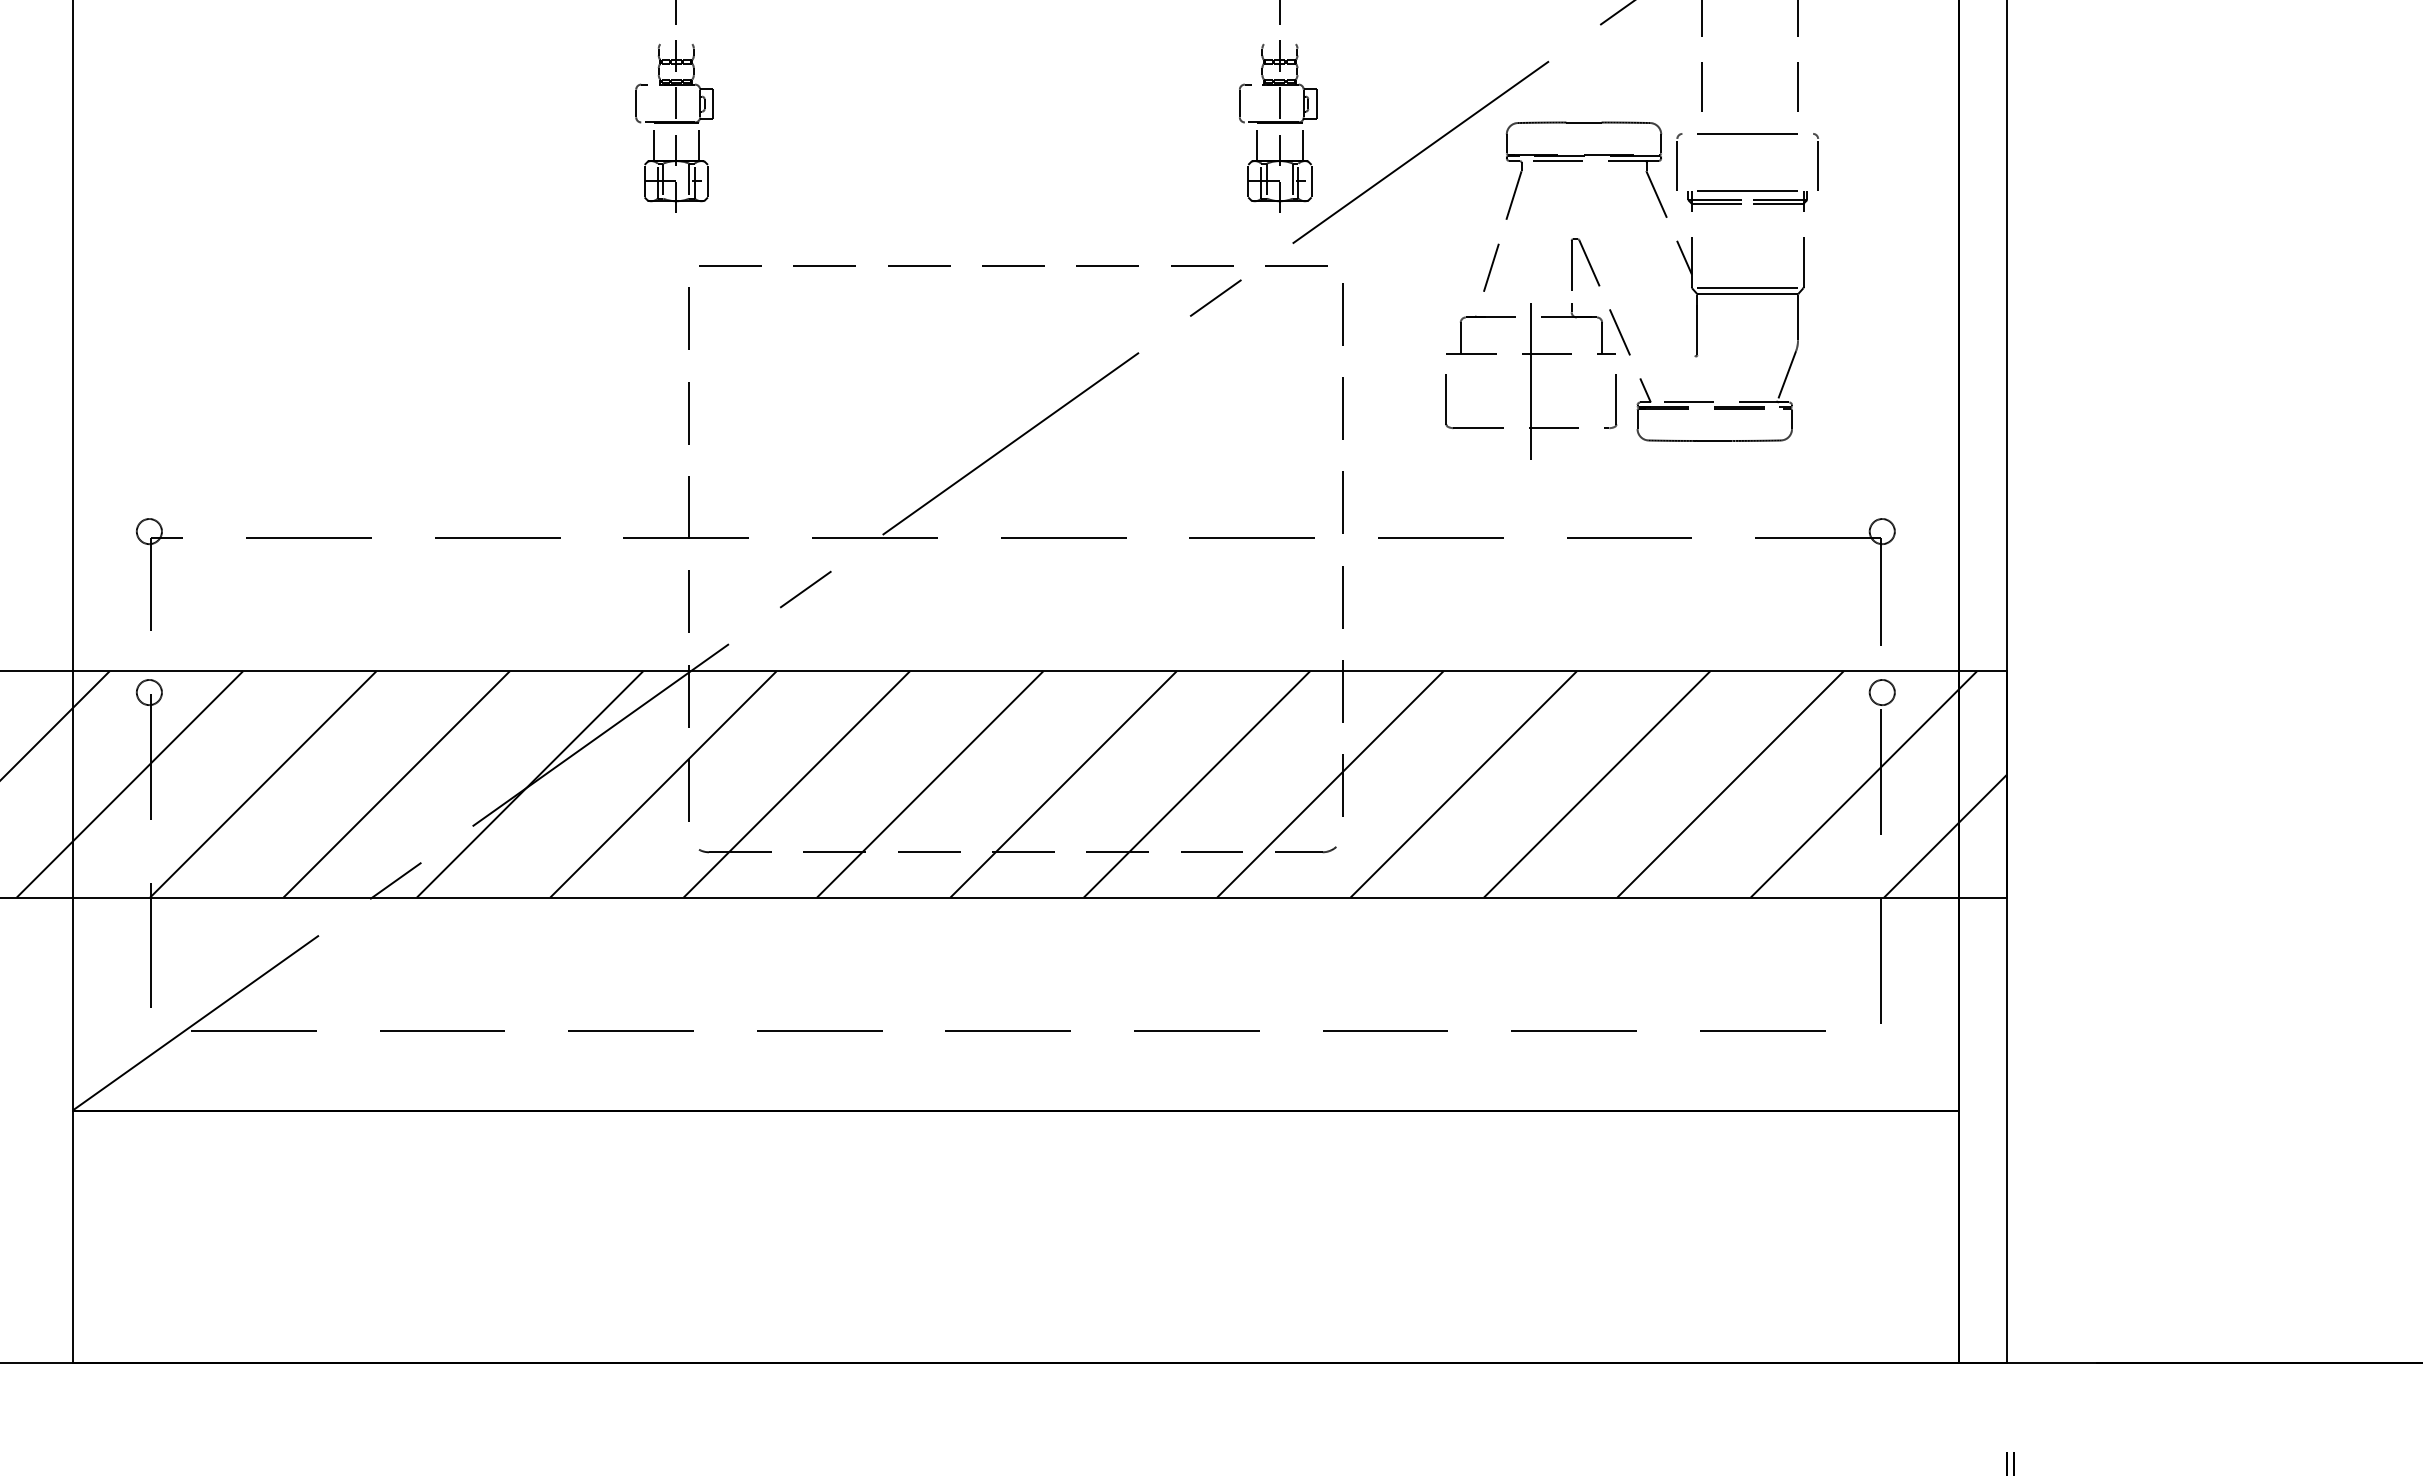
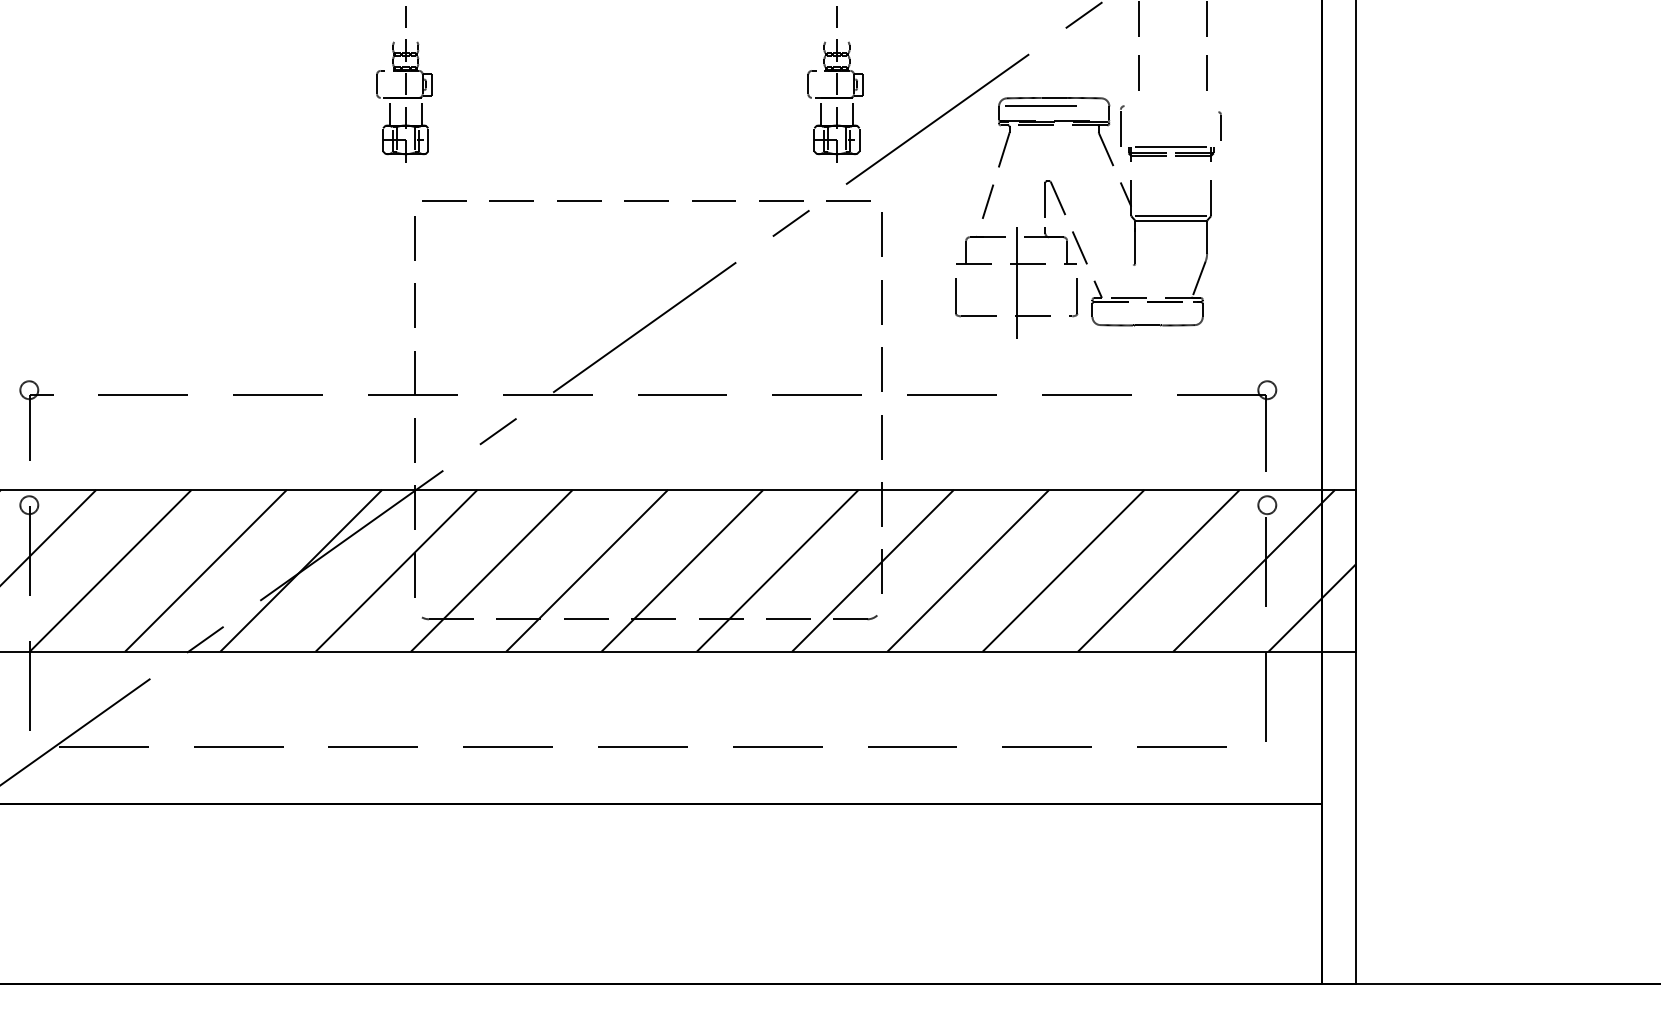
line: (1747, 133) -> (1040, 105), moved
part: (1815, 161) -> (1219, 125), size x0.7

